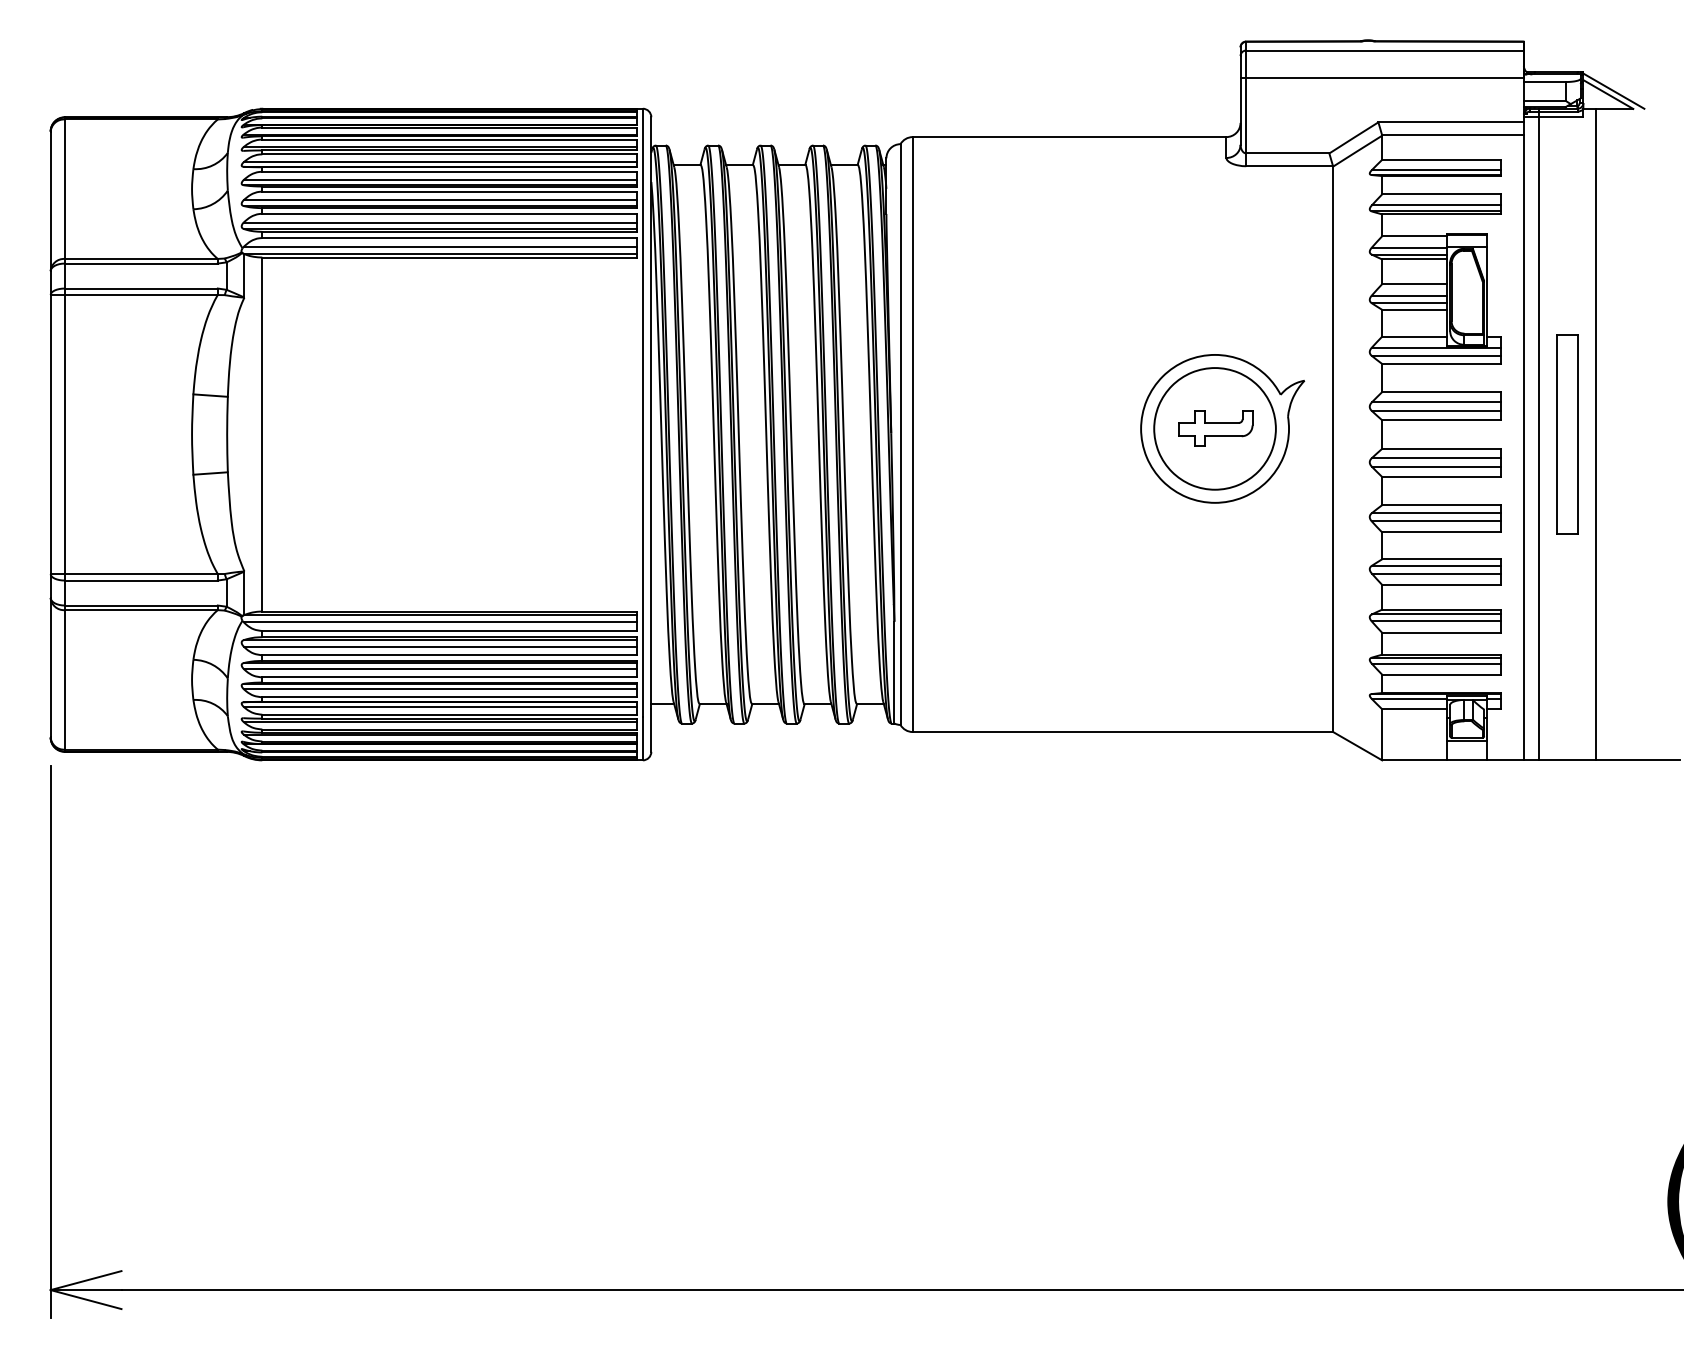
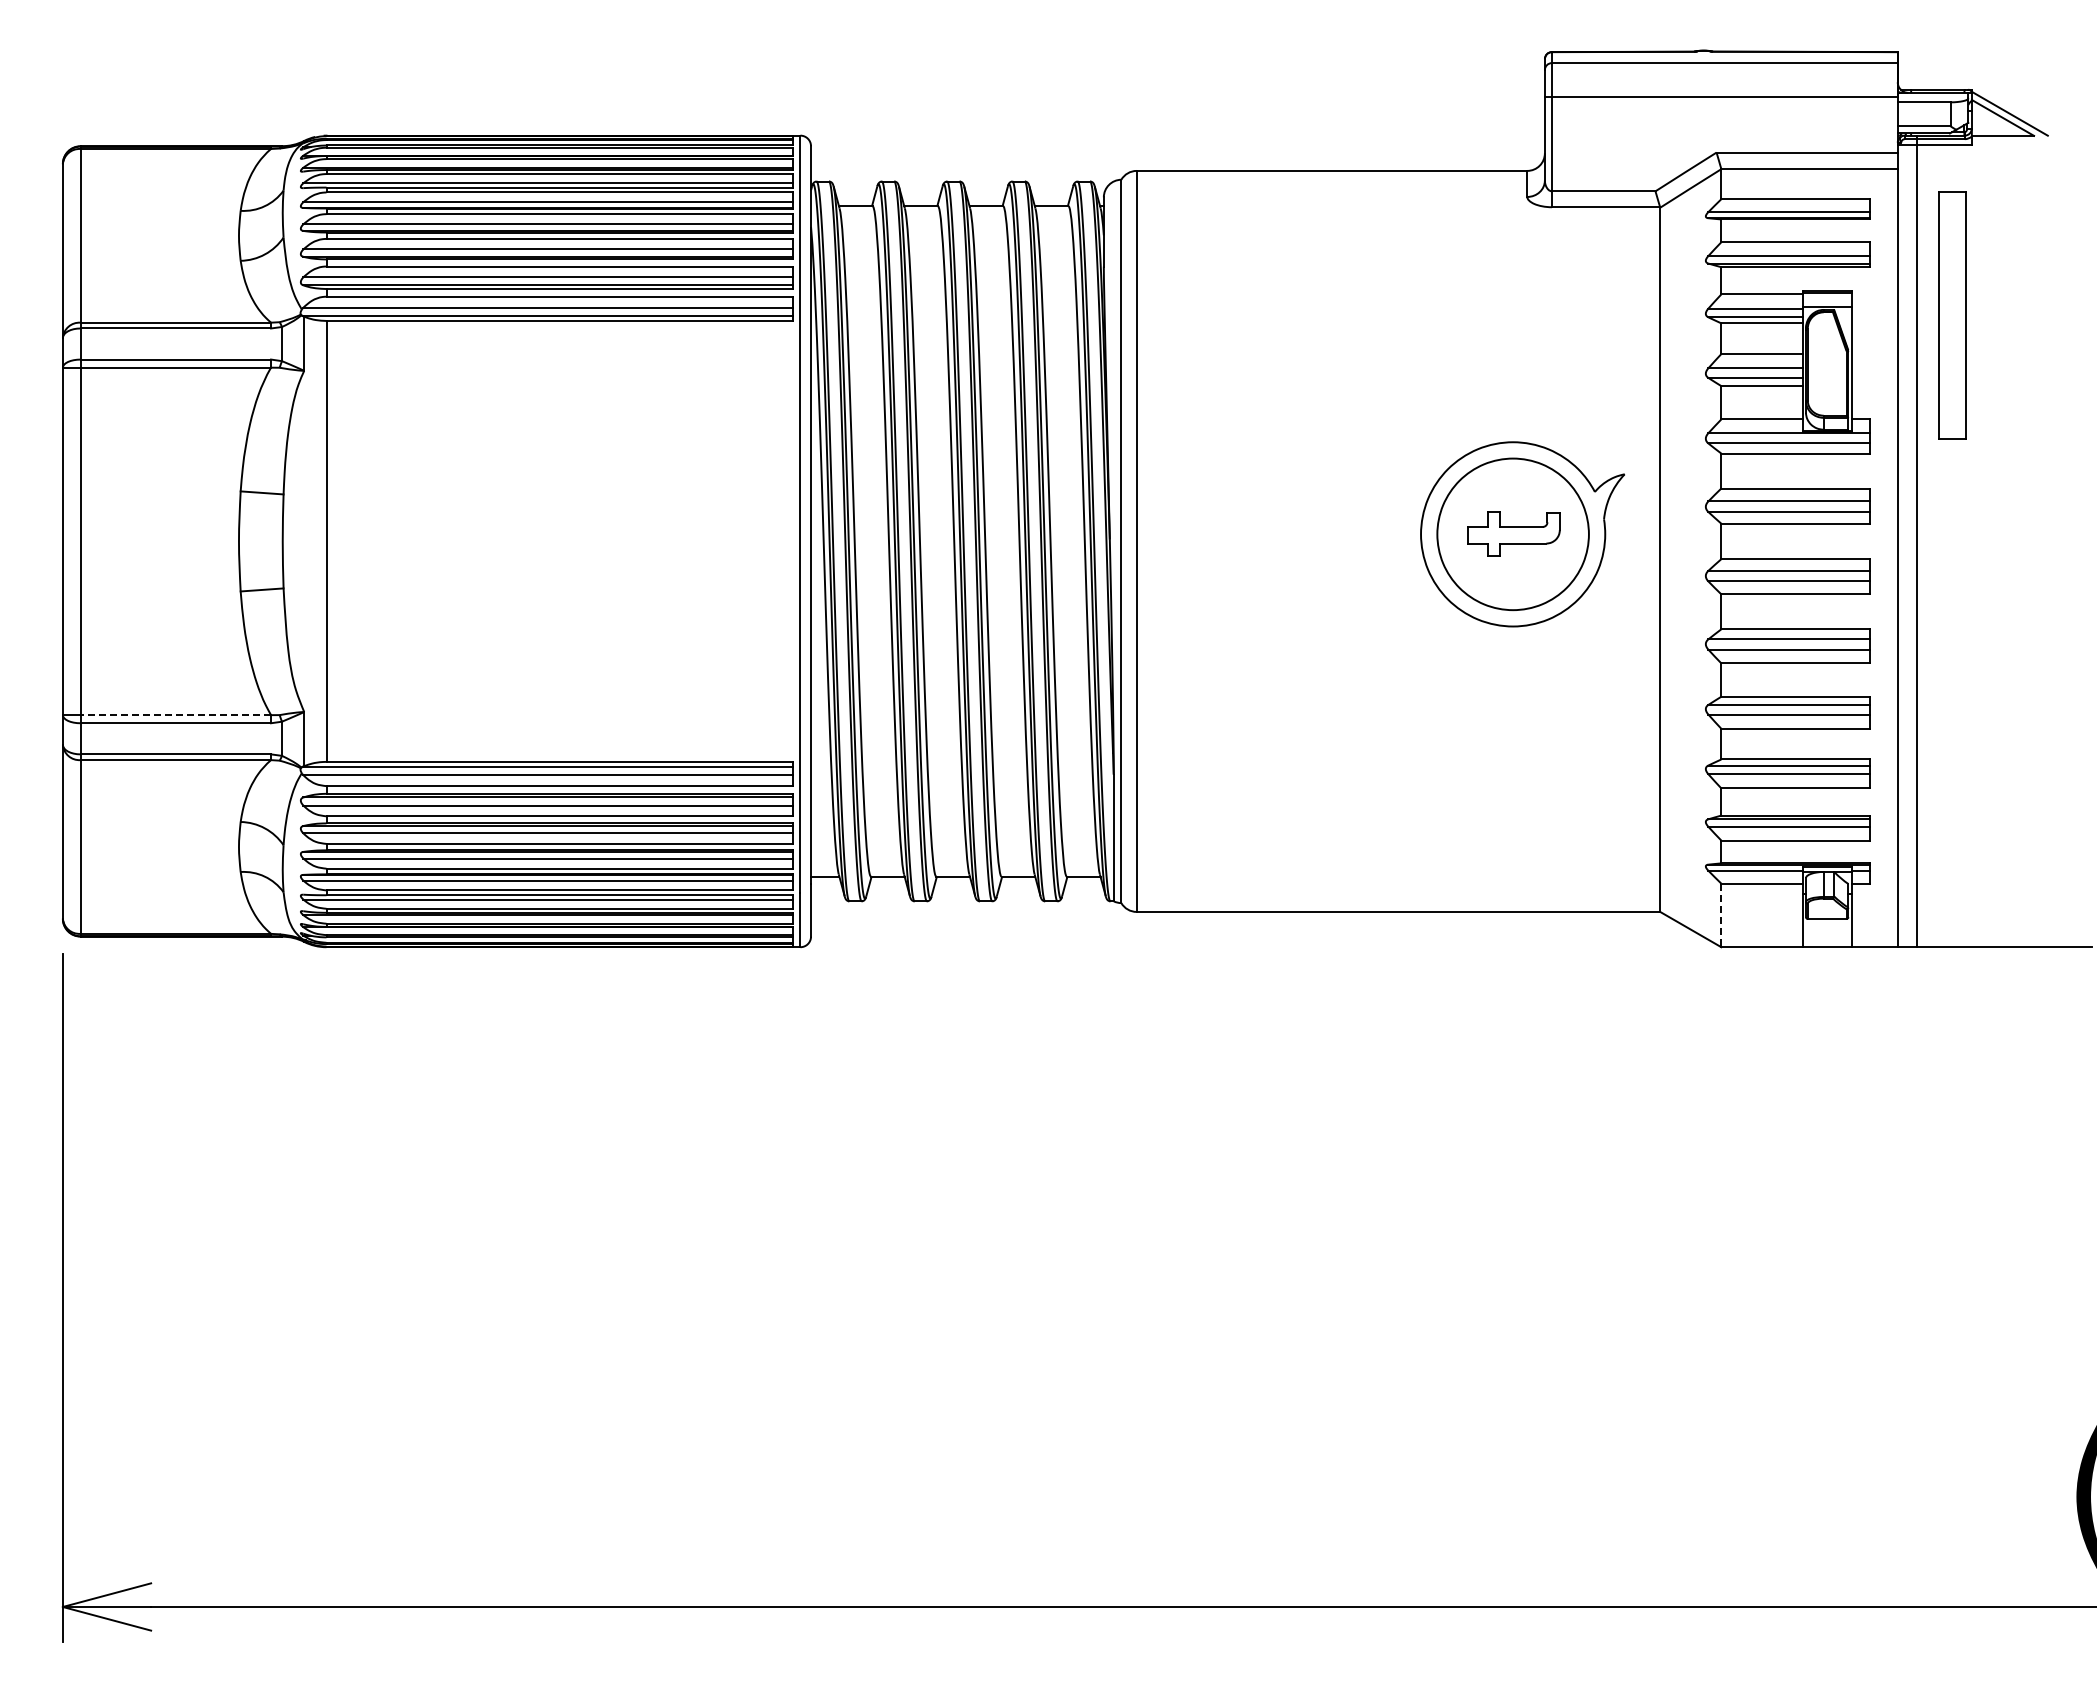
part: (1567, 434) -> (1952, 315), moved
line: (1595, 434) -> (1987, 541), removed
line: (141, 574) -> (175, 715), solid -> dashed
line: (1382, 734) -> (1721, 915), solid -> dashed
line: (1466, 740) -> (1826, 922), removed

